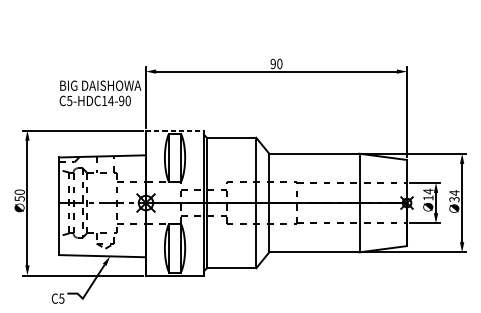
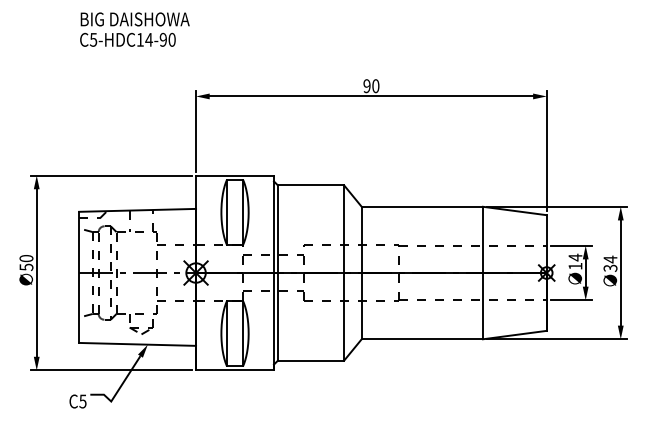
text: (100, 93) -> (134, 29), moved
line: (175, 130) -> (235, 175), dashed -> solid

